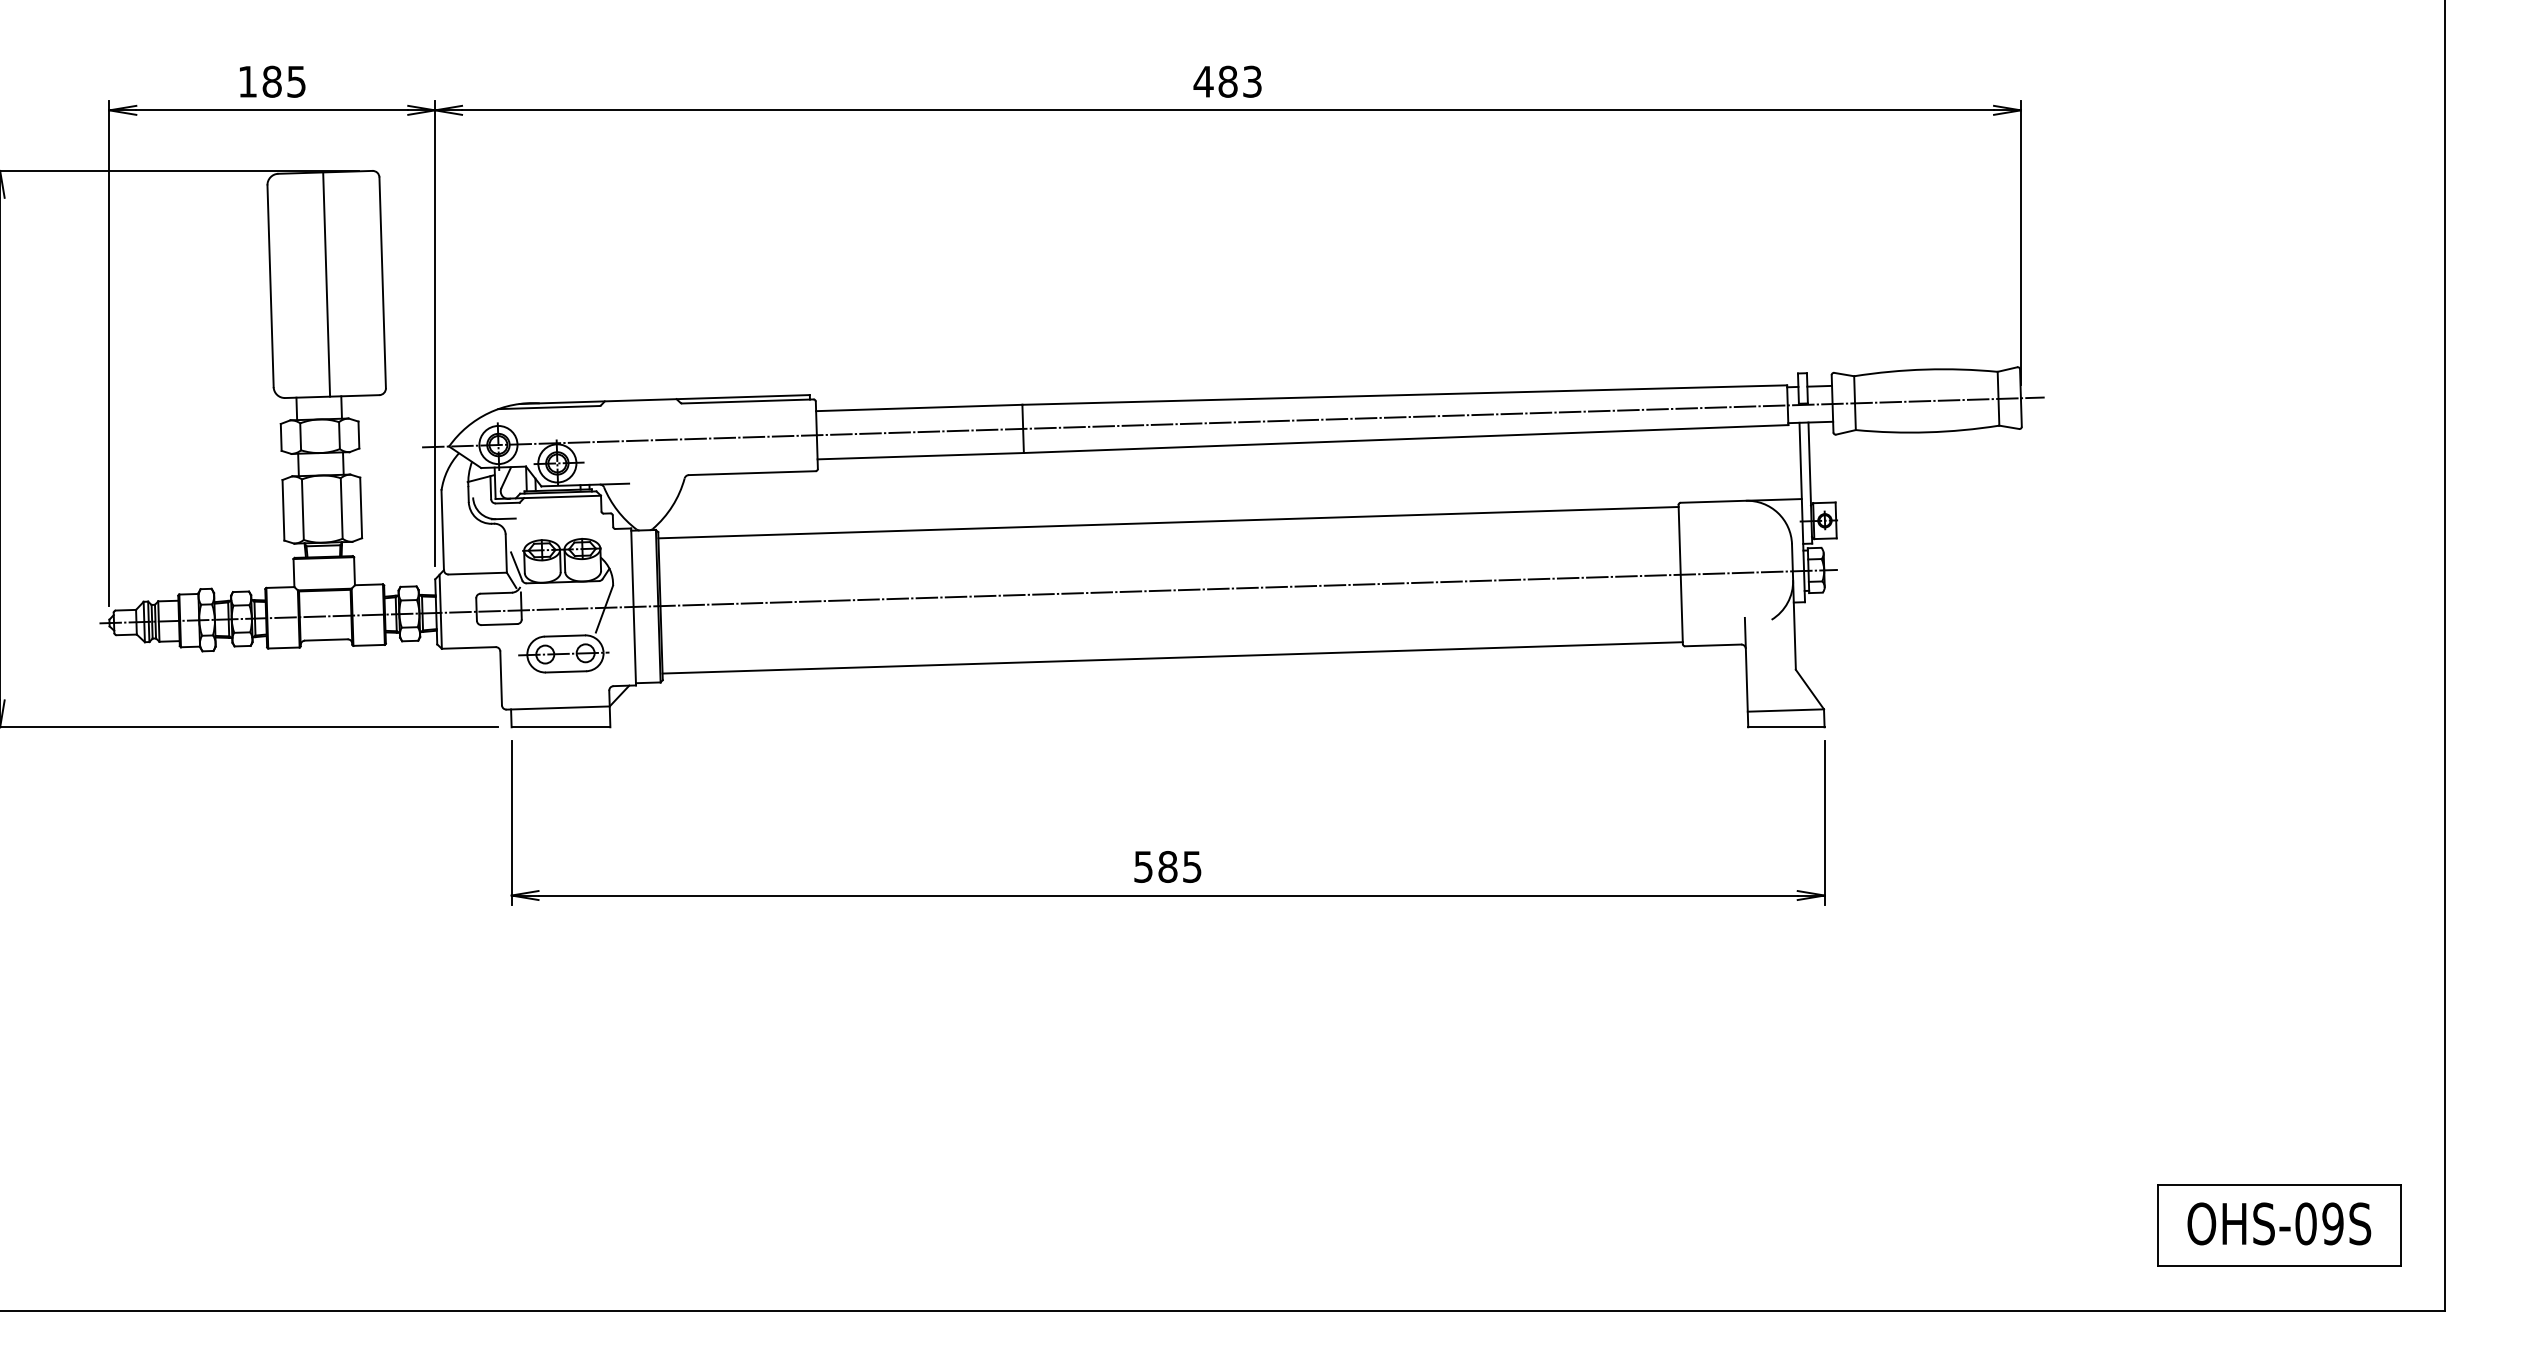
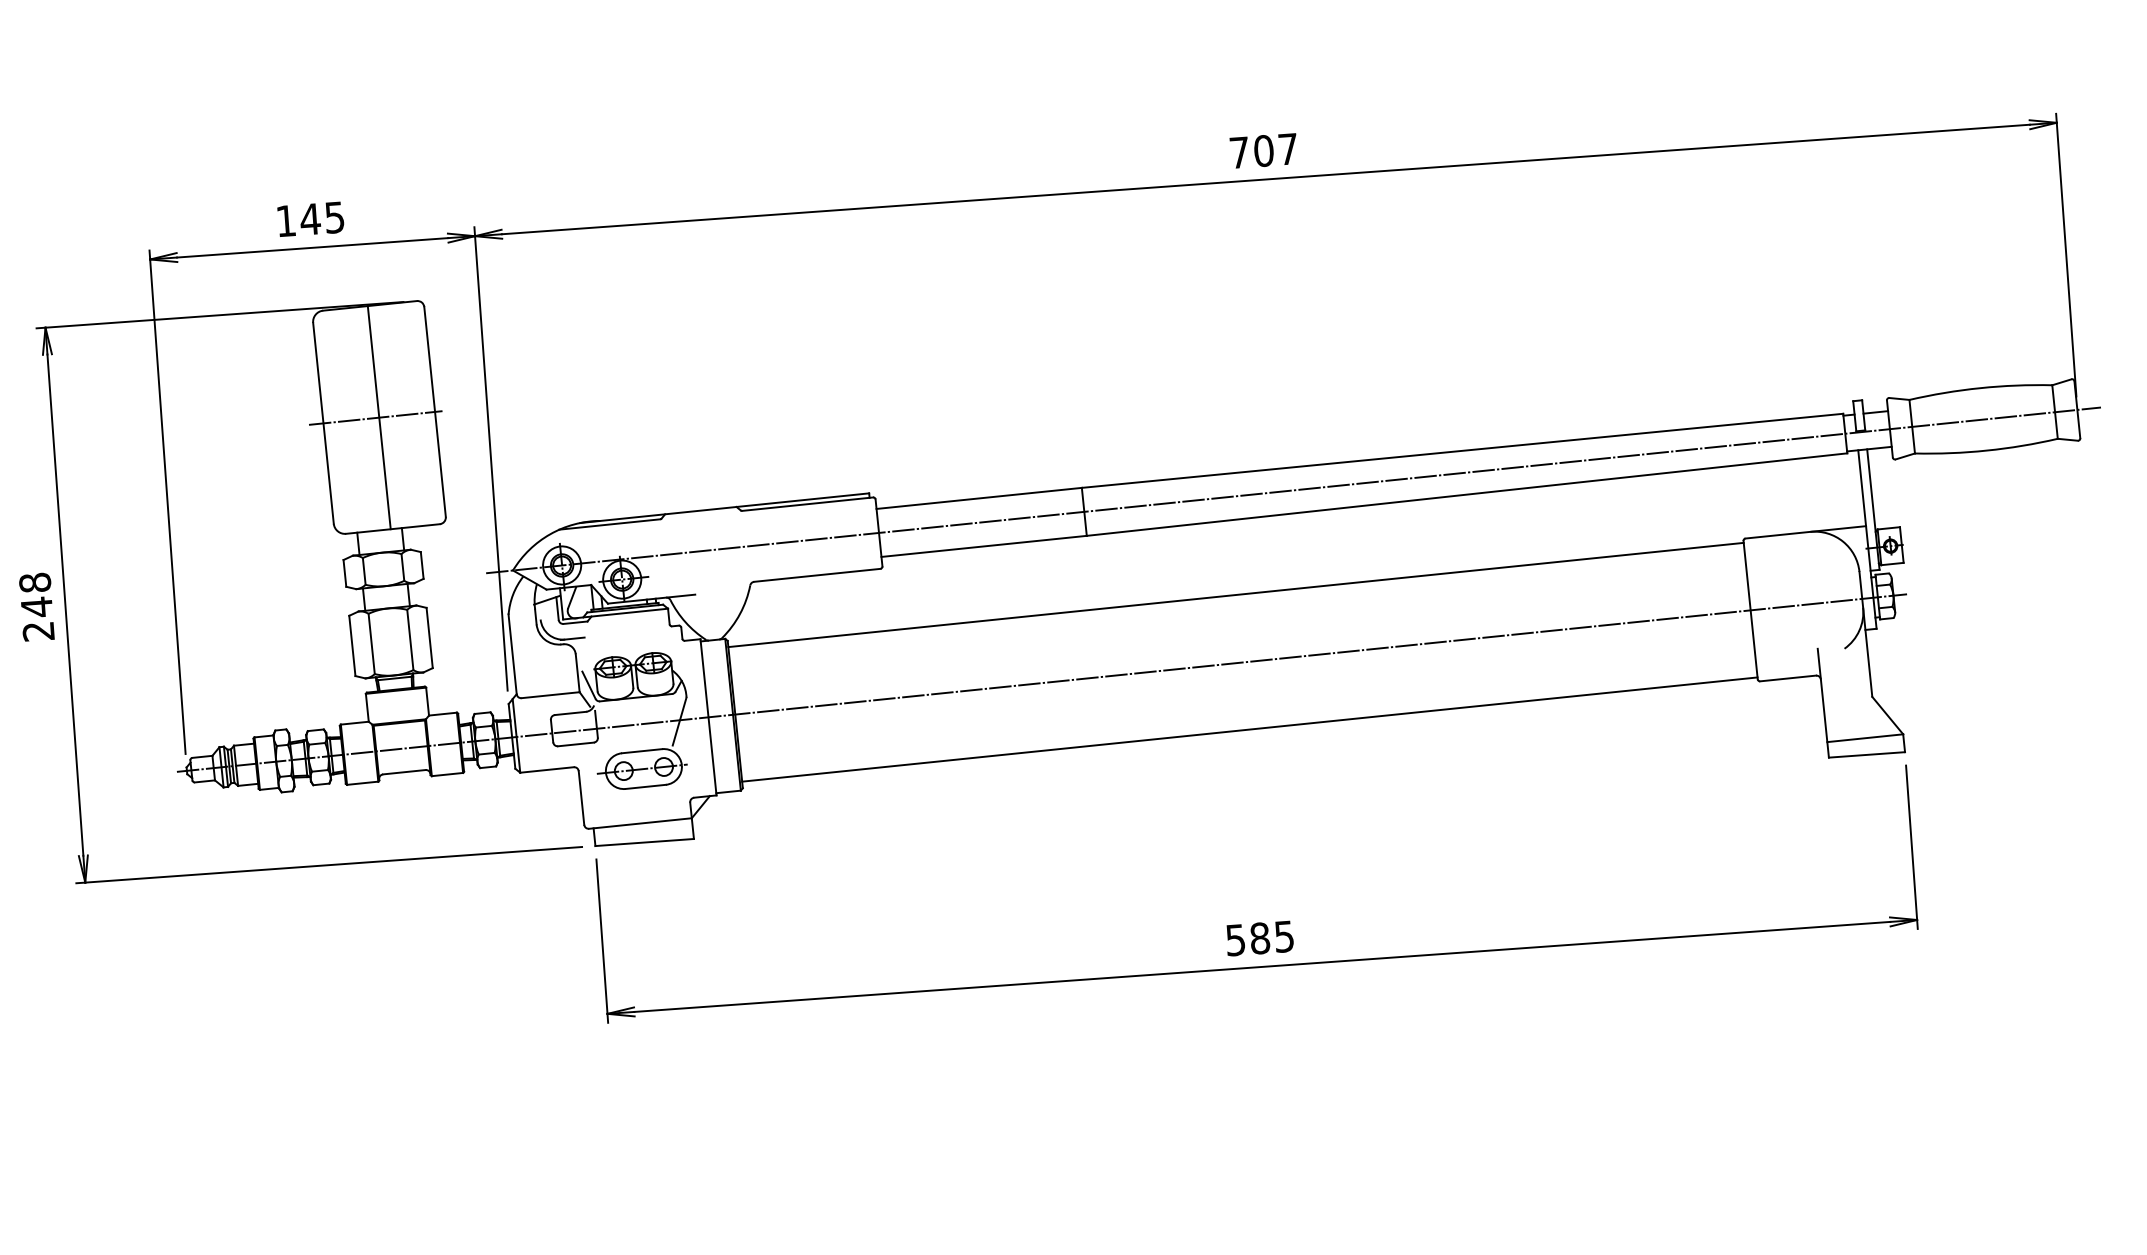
text: (272, 81) -> (310, 219), 185 -> 145
text: (1227, 81) -> (1263, 150), 483 -> 707
line: (323, 284) -> (376, 417), added

